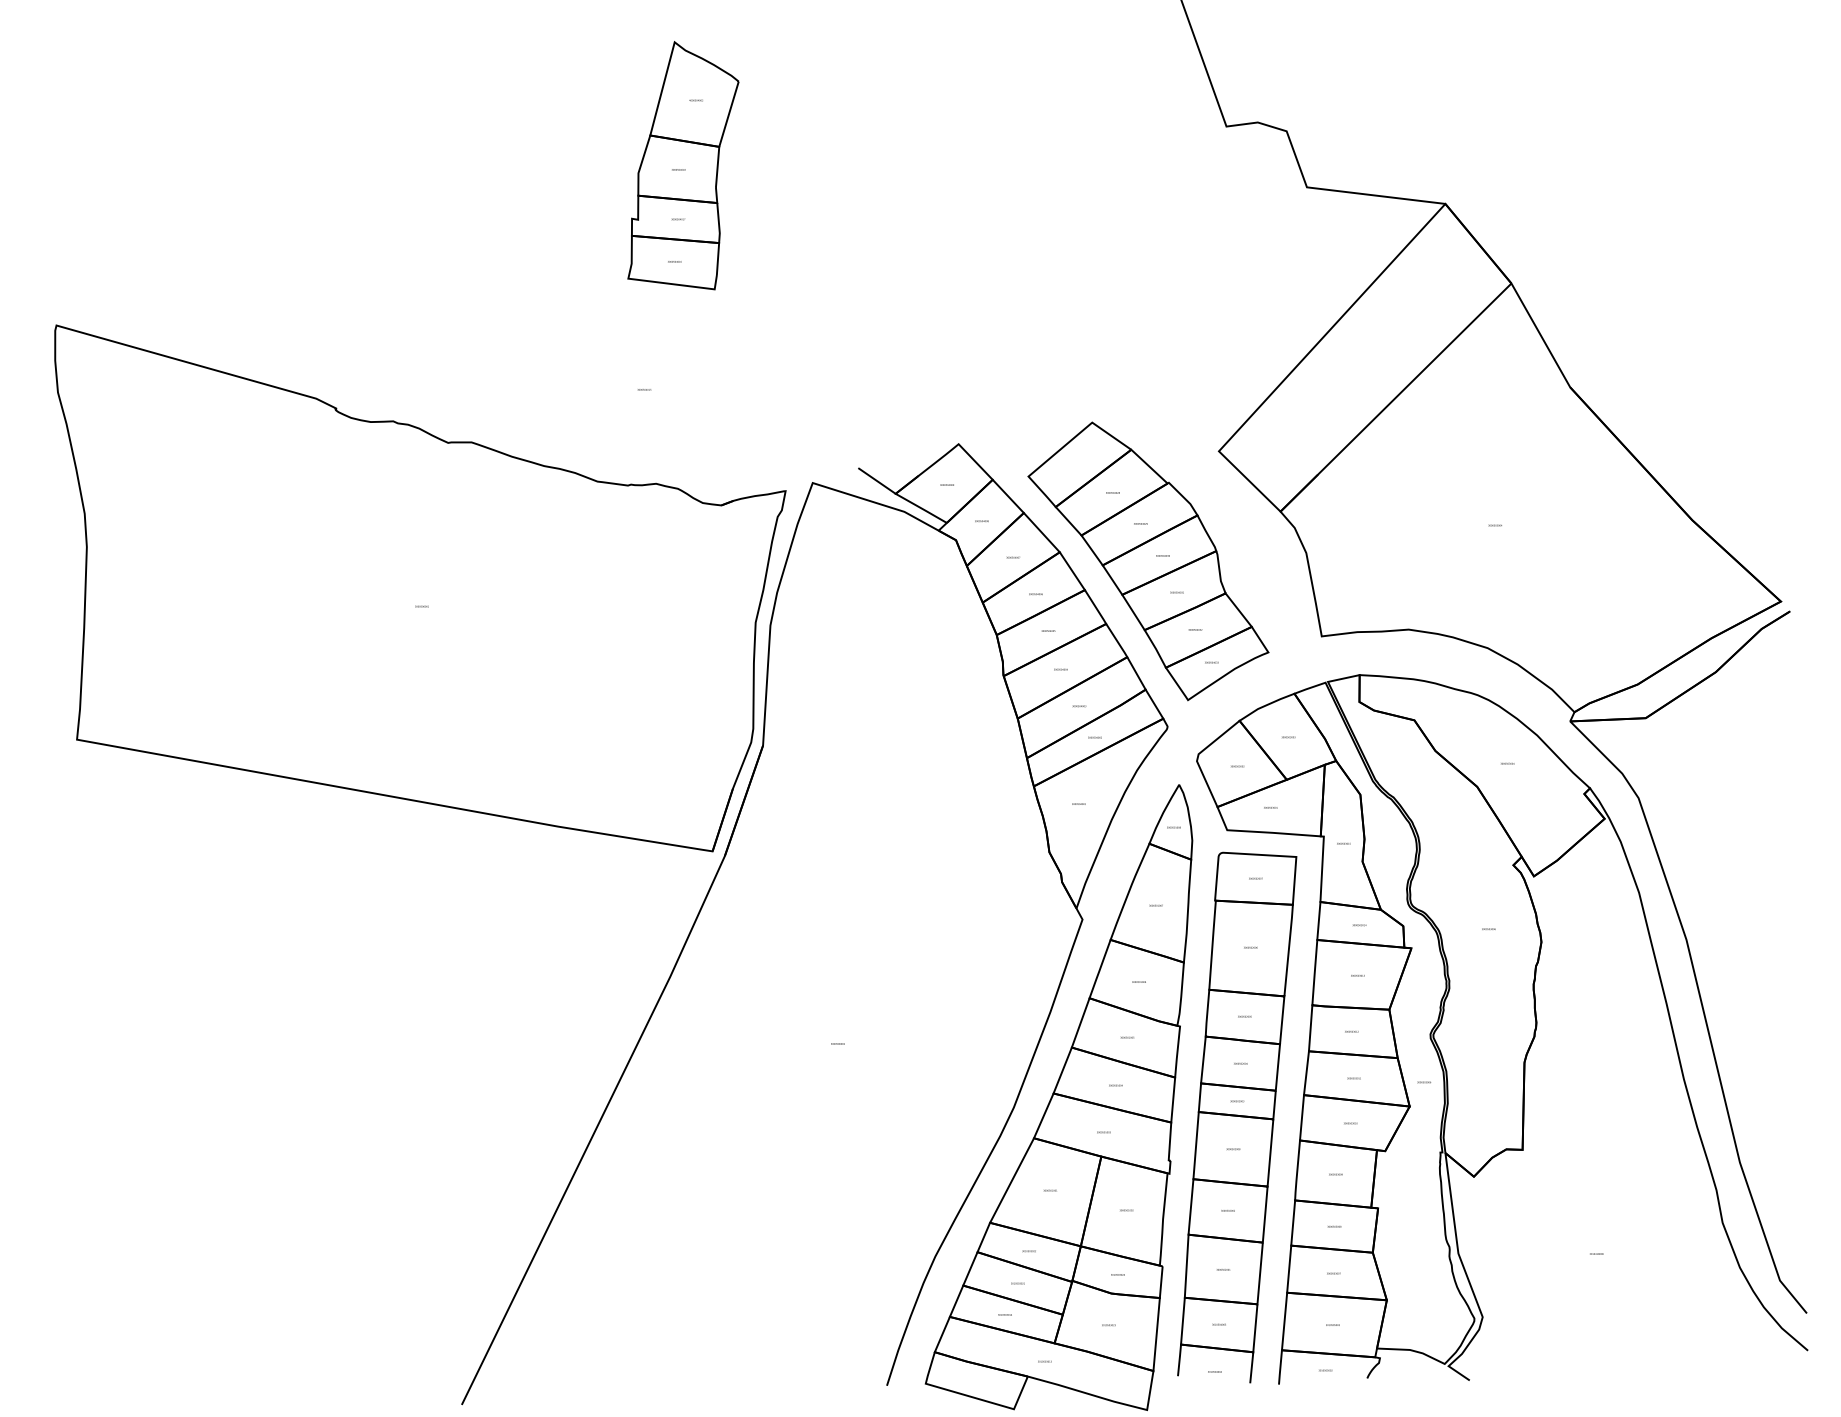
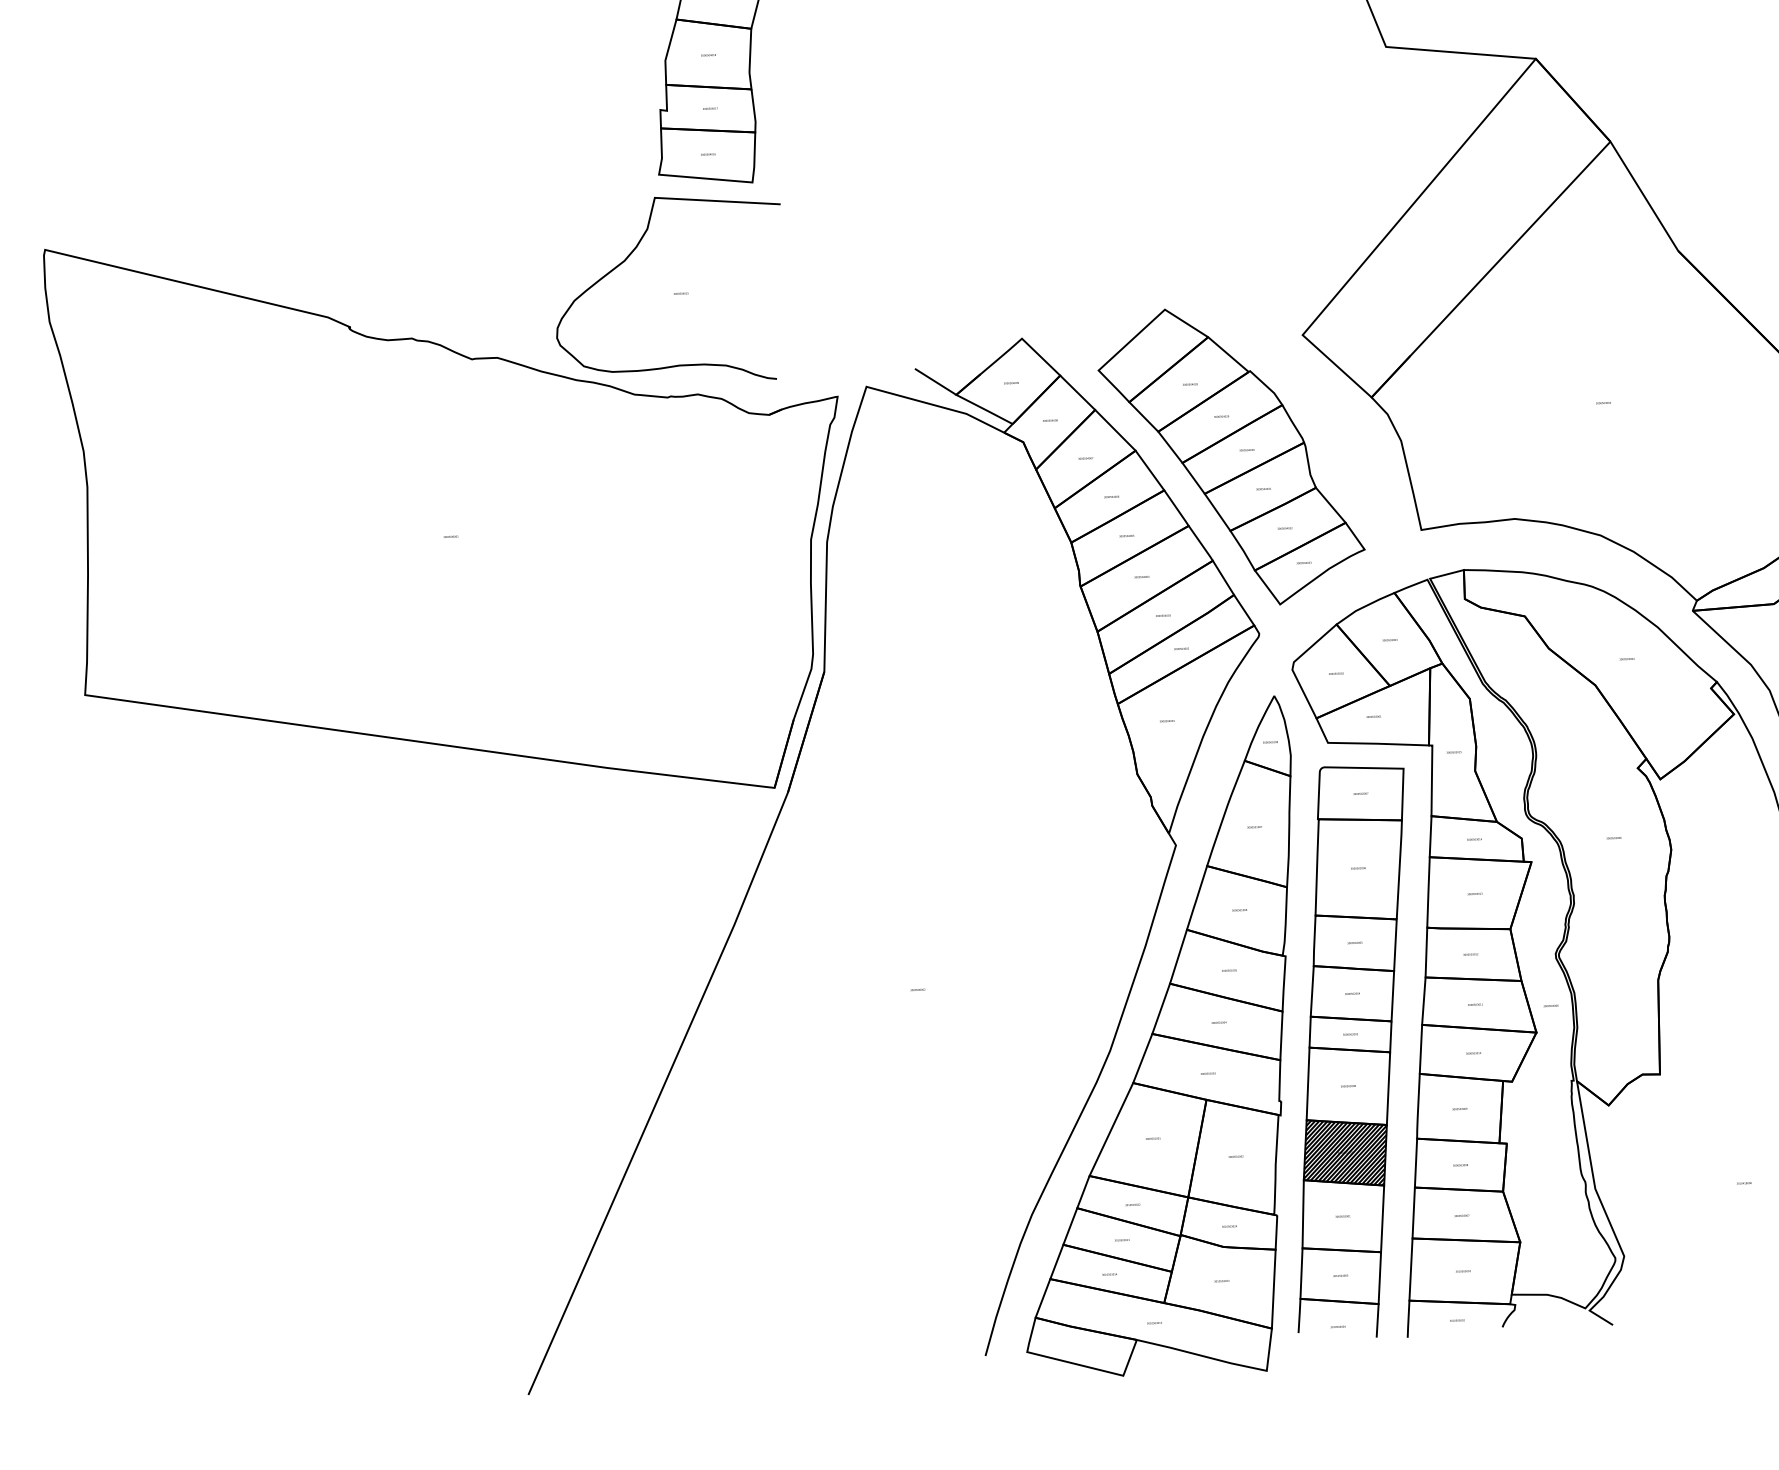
curve: (597, 354) -> (629, 257), added
hatch: (1227, 1210) -> (1344, 1152), added

